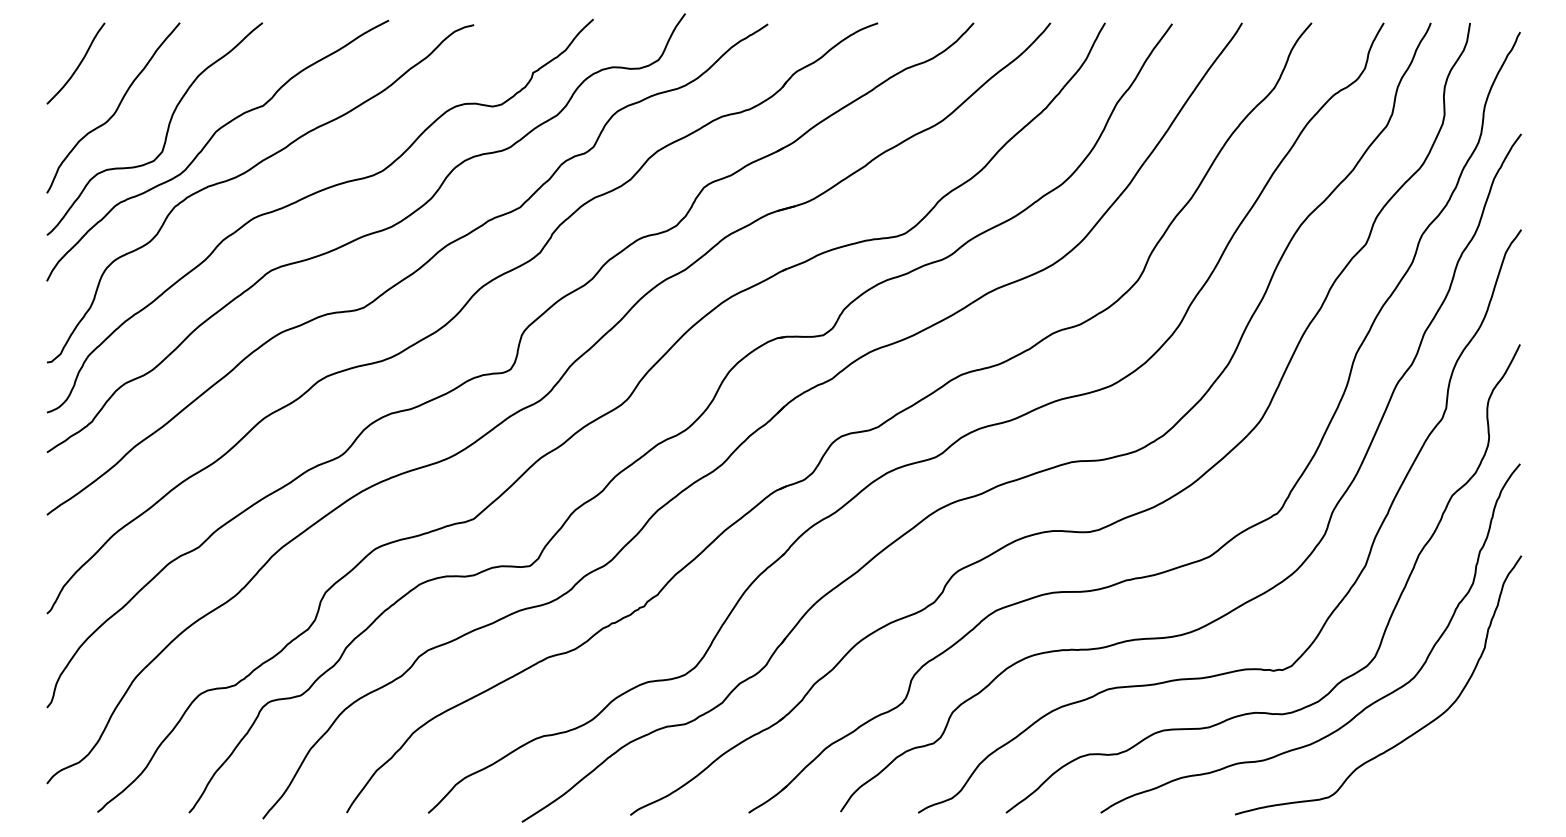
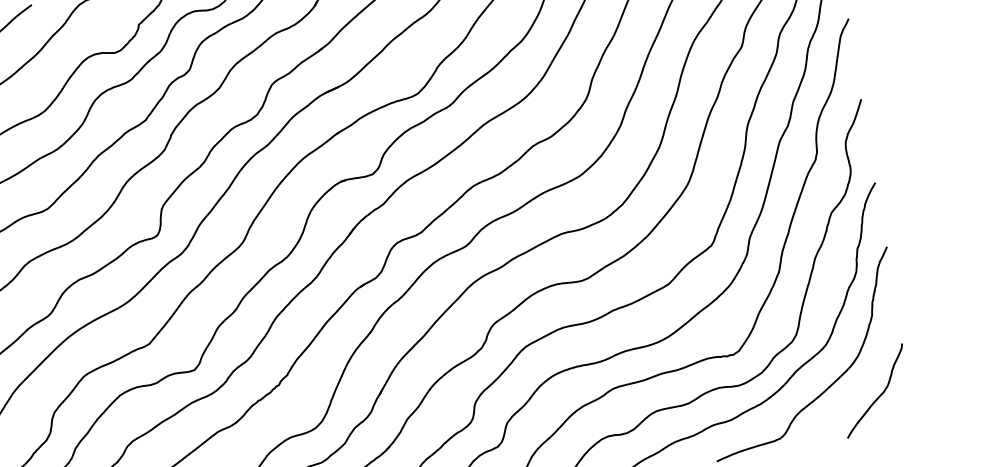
curve: (1476, 760) -> (879, 395), added

